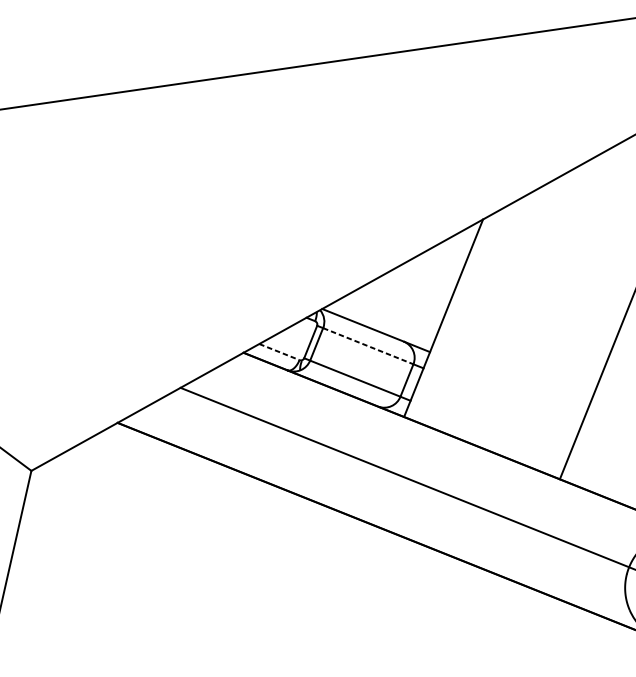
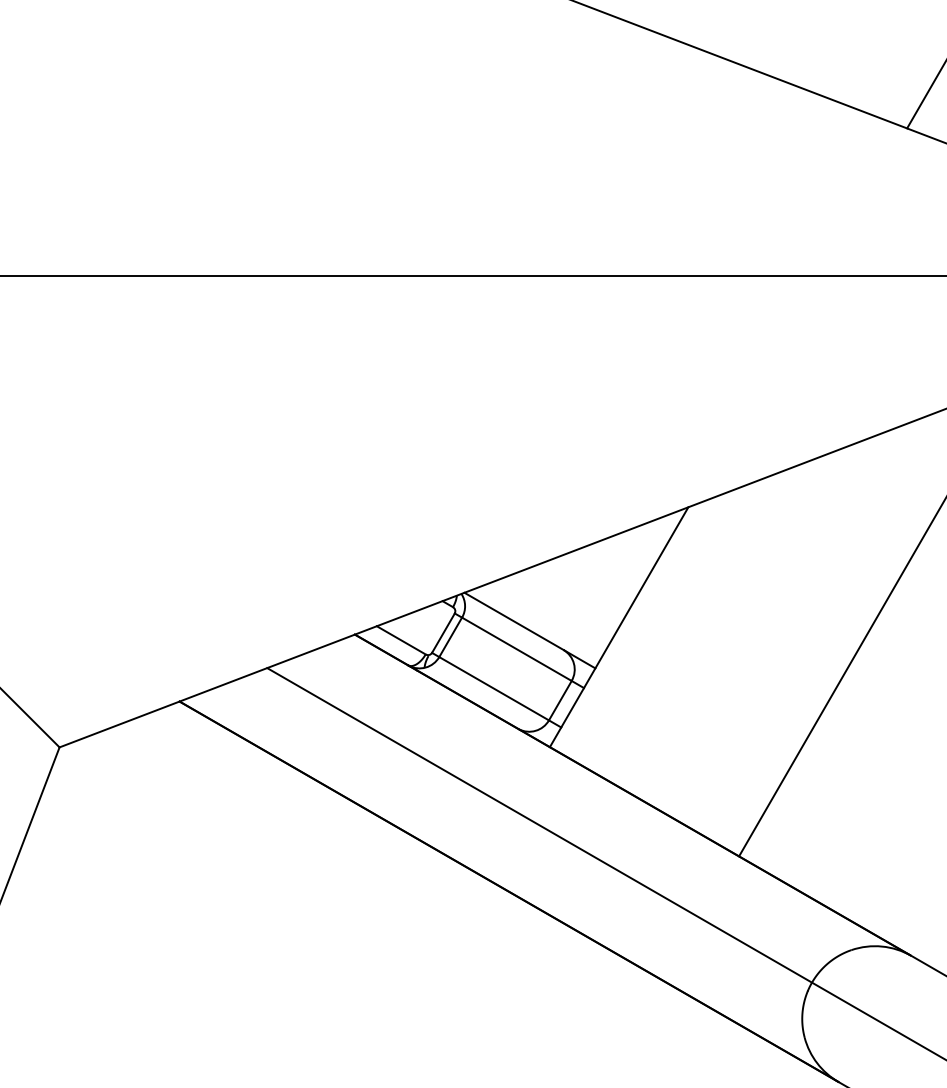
line: (368, 346) -> (517, 649), dashed -> solid
line: (279, 352) -> (401, 640), dashed -> solid

